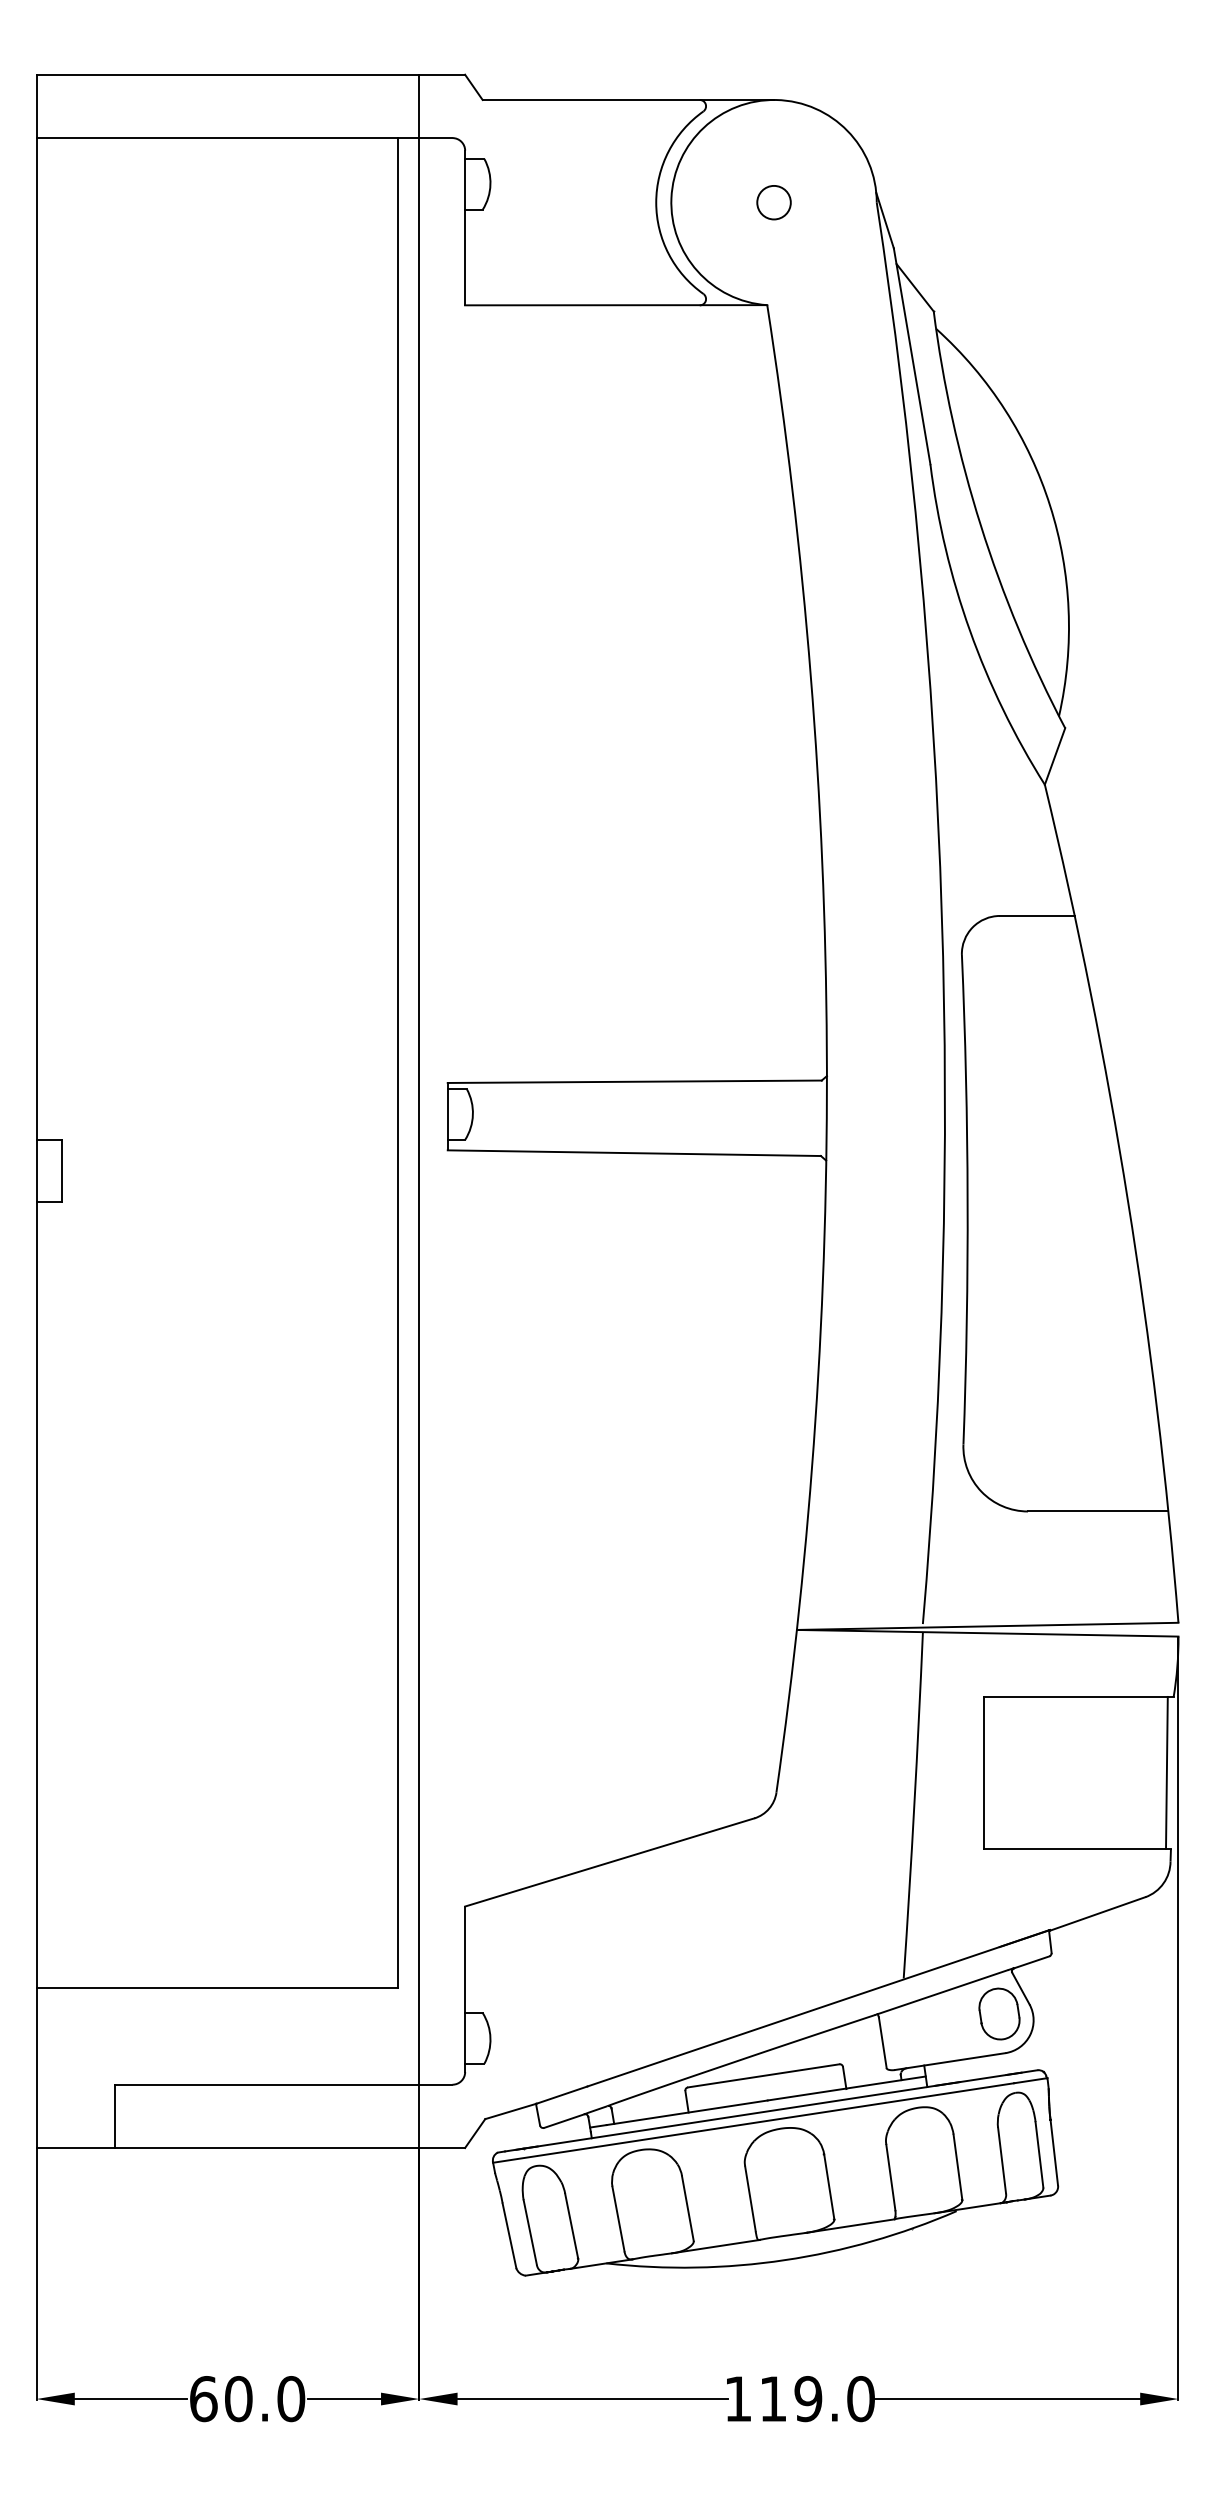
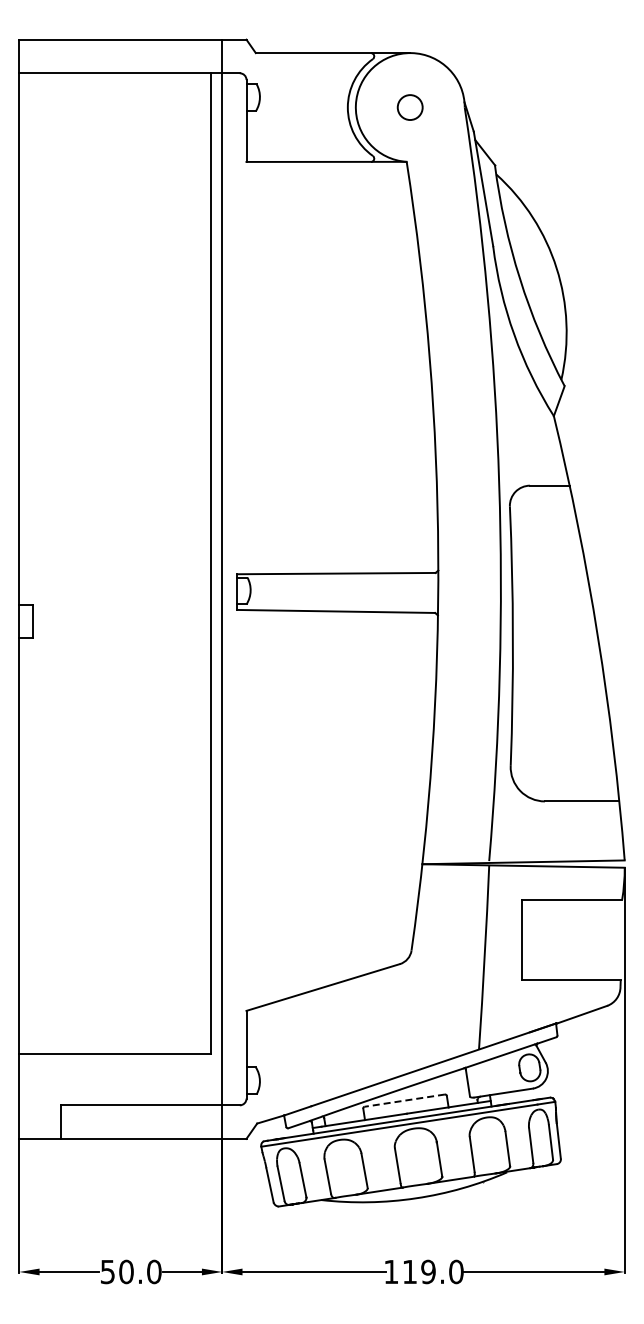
circle: (774, 202) -> (410, 107), size x1.4
line: (1166, 1771) -> (618, 939), removed
line: (763, 2075) -> (404, 1100), solid -> dashed
text: (202, 2398) -> (107, 1271), 60.0 -> 50.0

